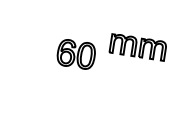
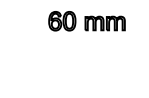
part: (76, 54) -> (62, 21), moved

